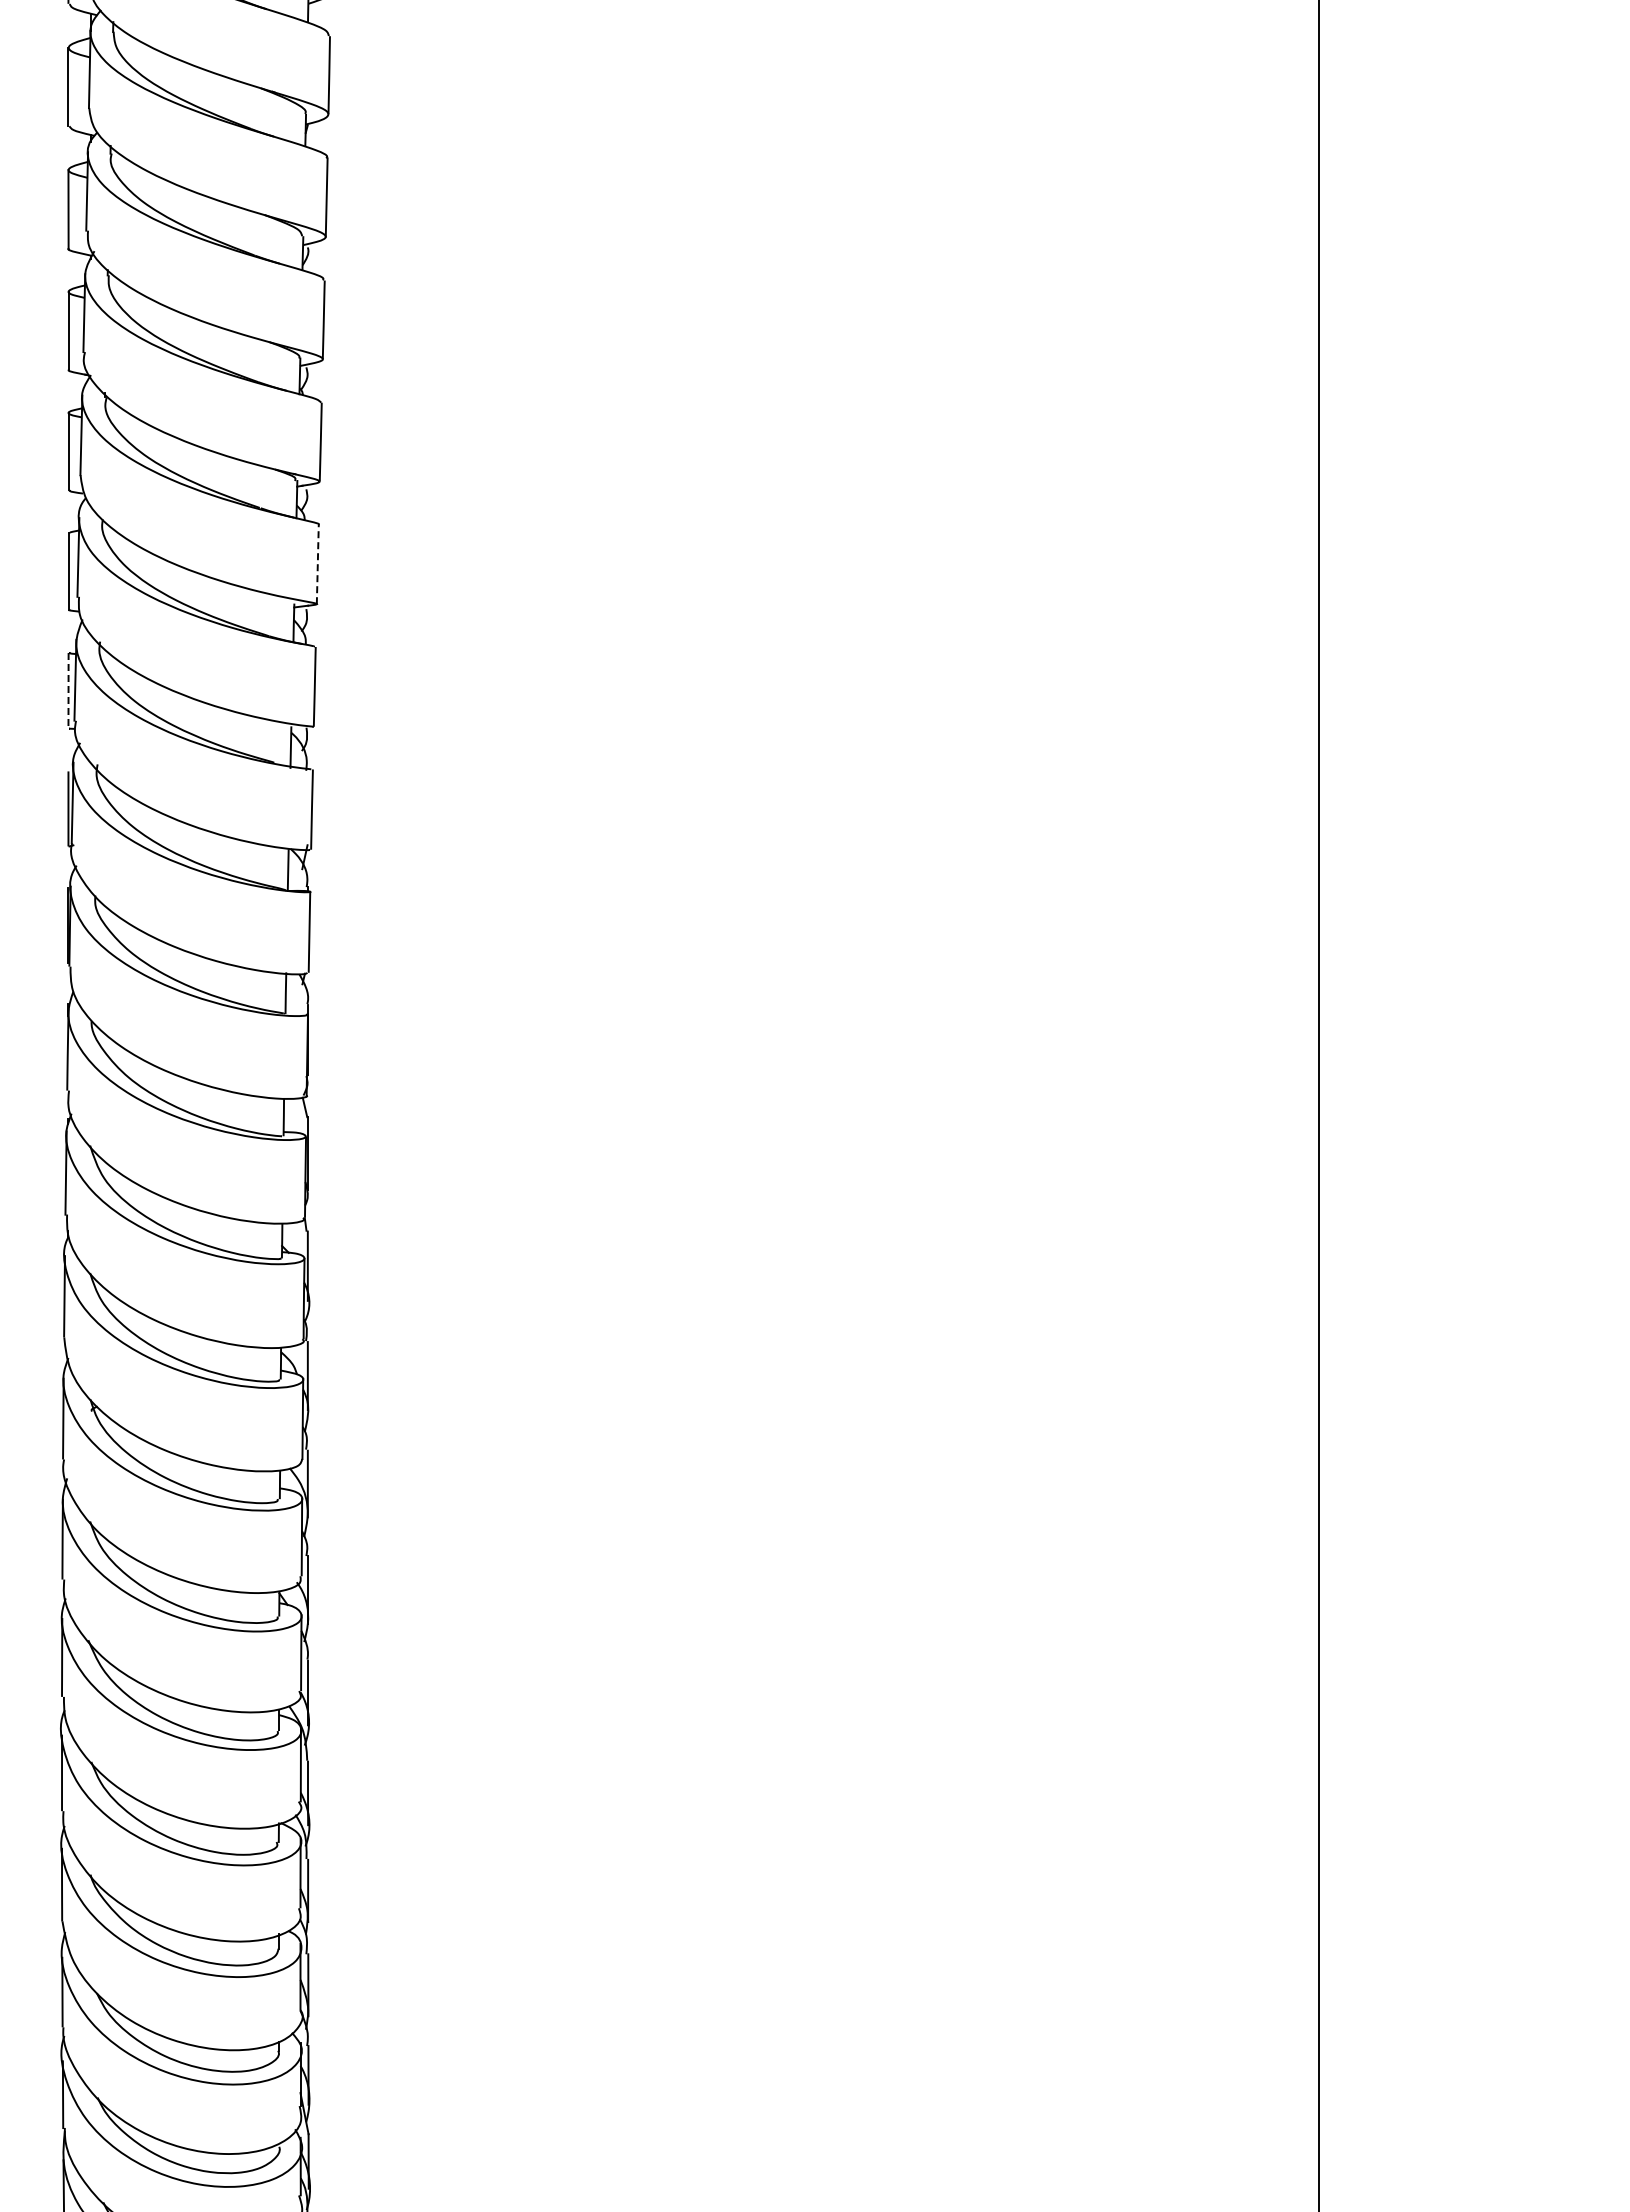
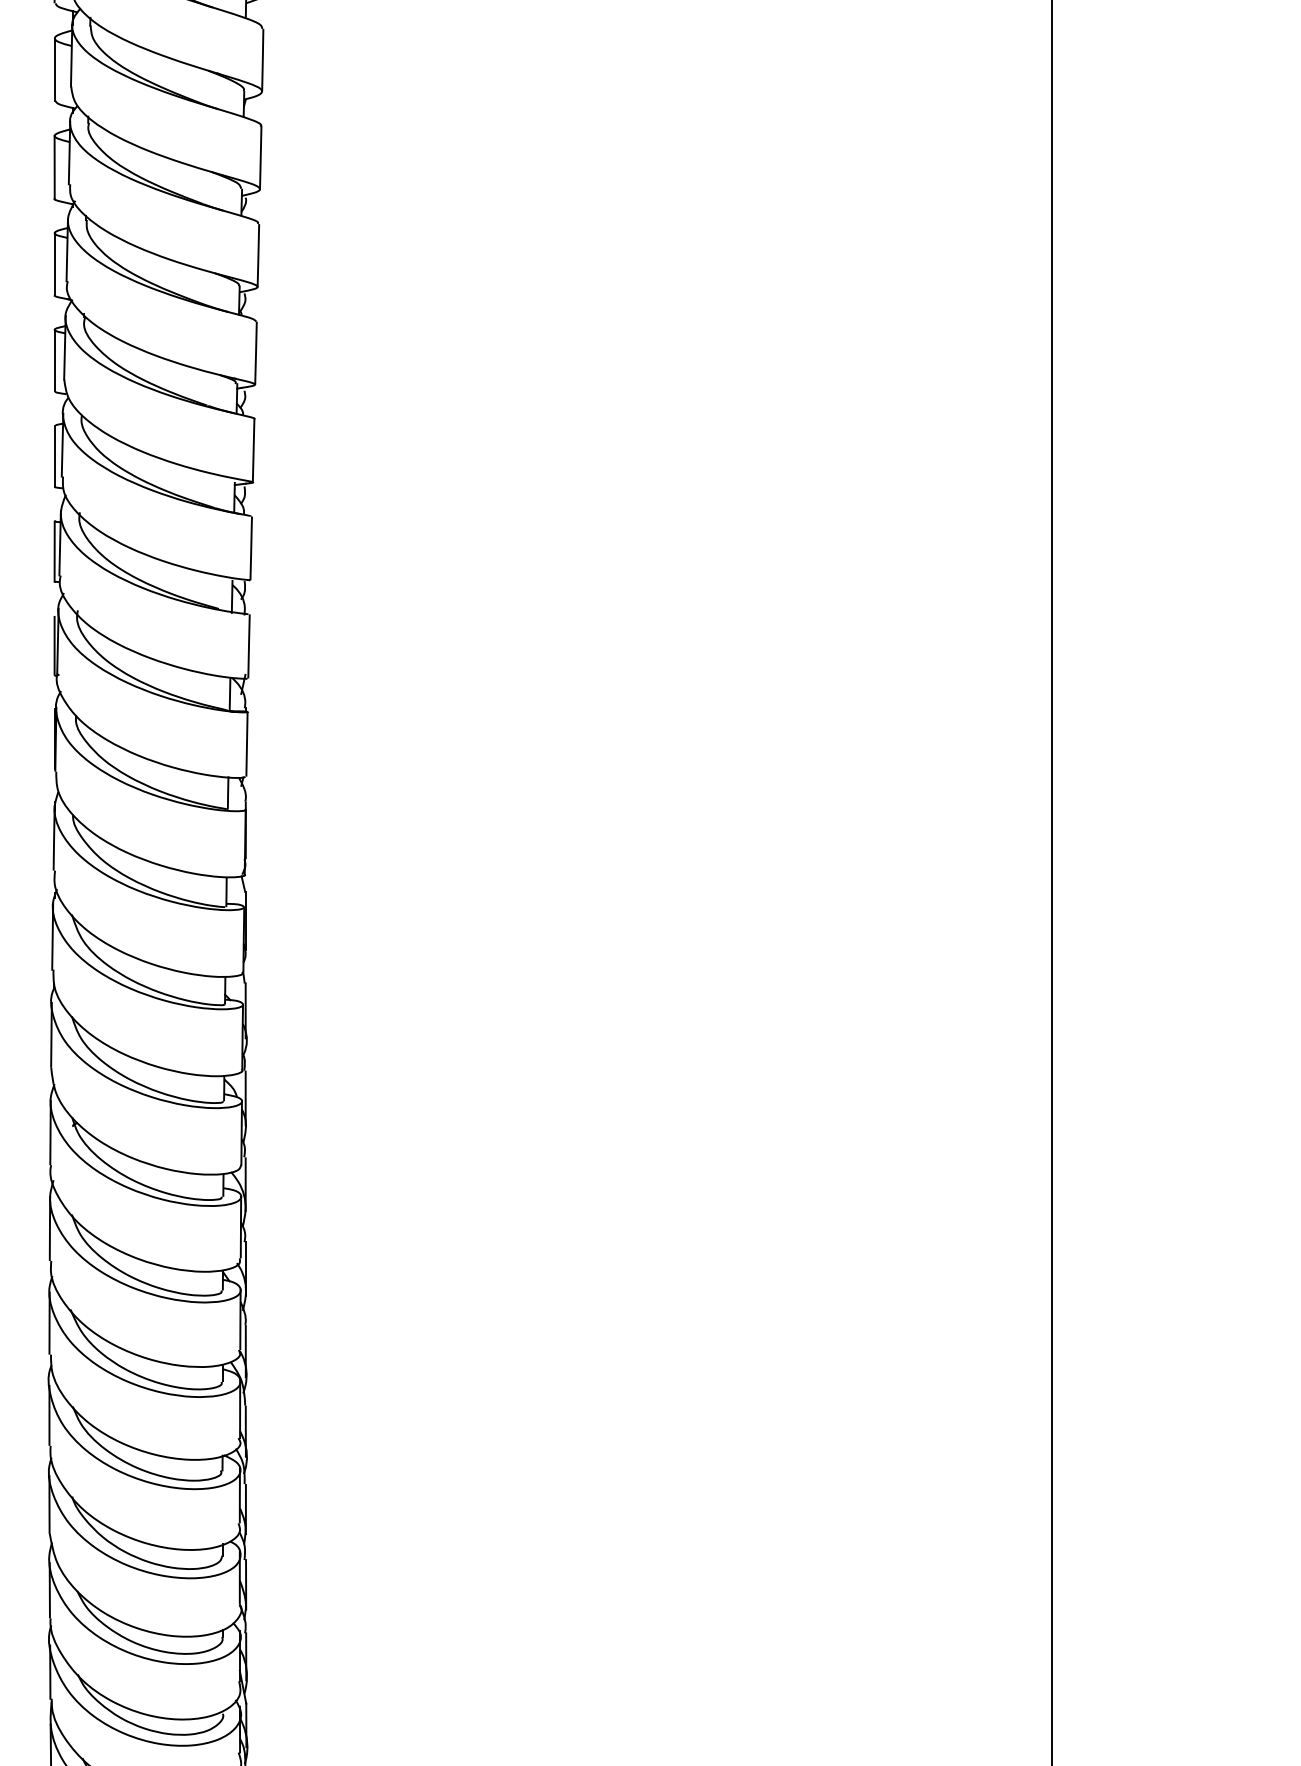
line: (317, 564) -> (253, 450), dashed -> solid
line: (68, 690) -> (54, 551), dashed -> solid

